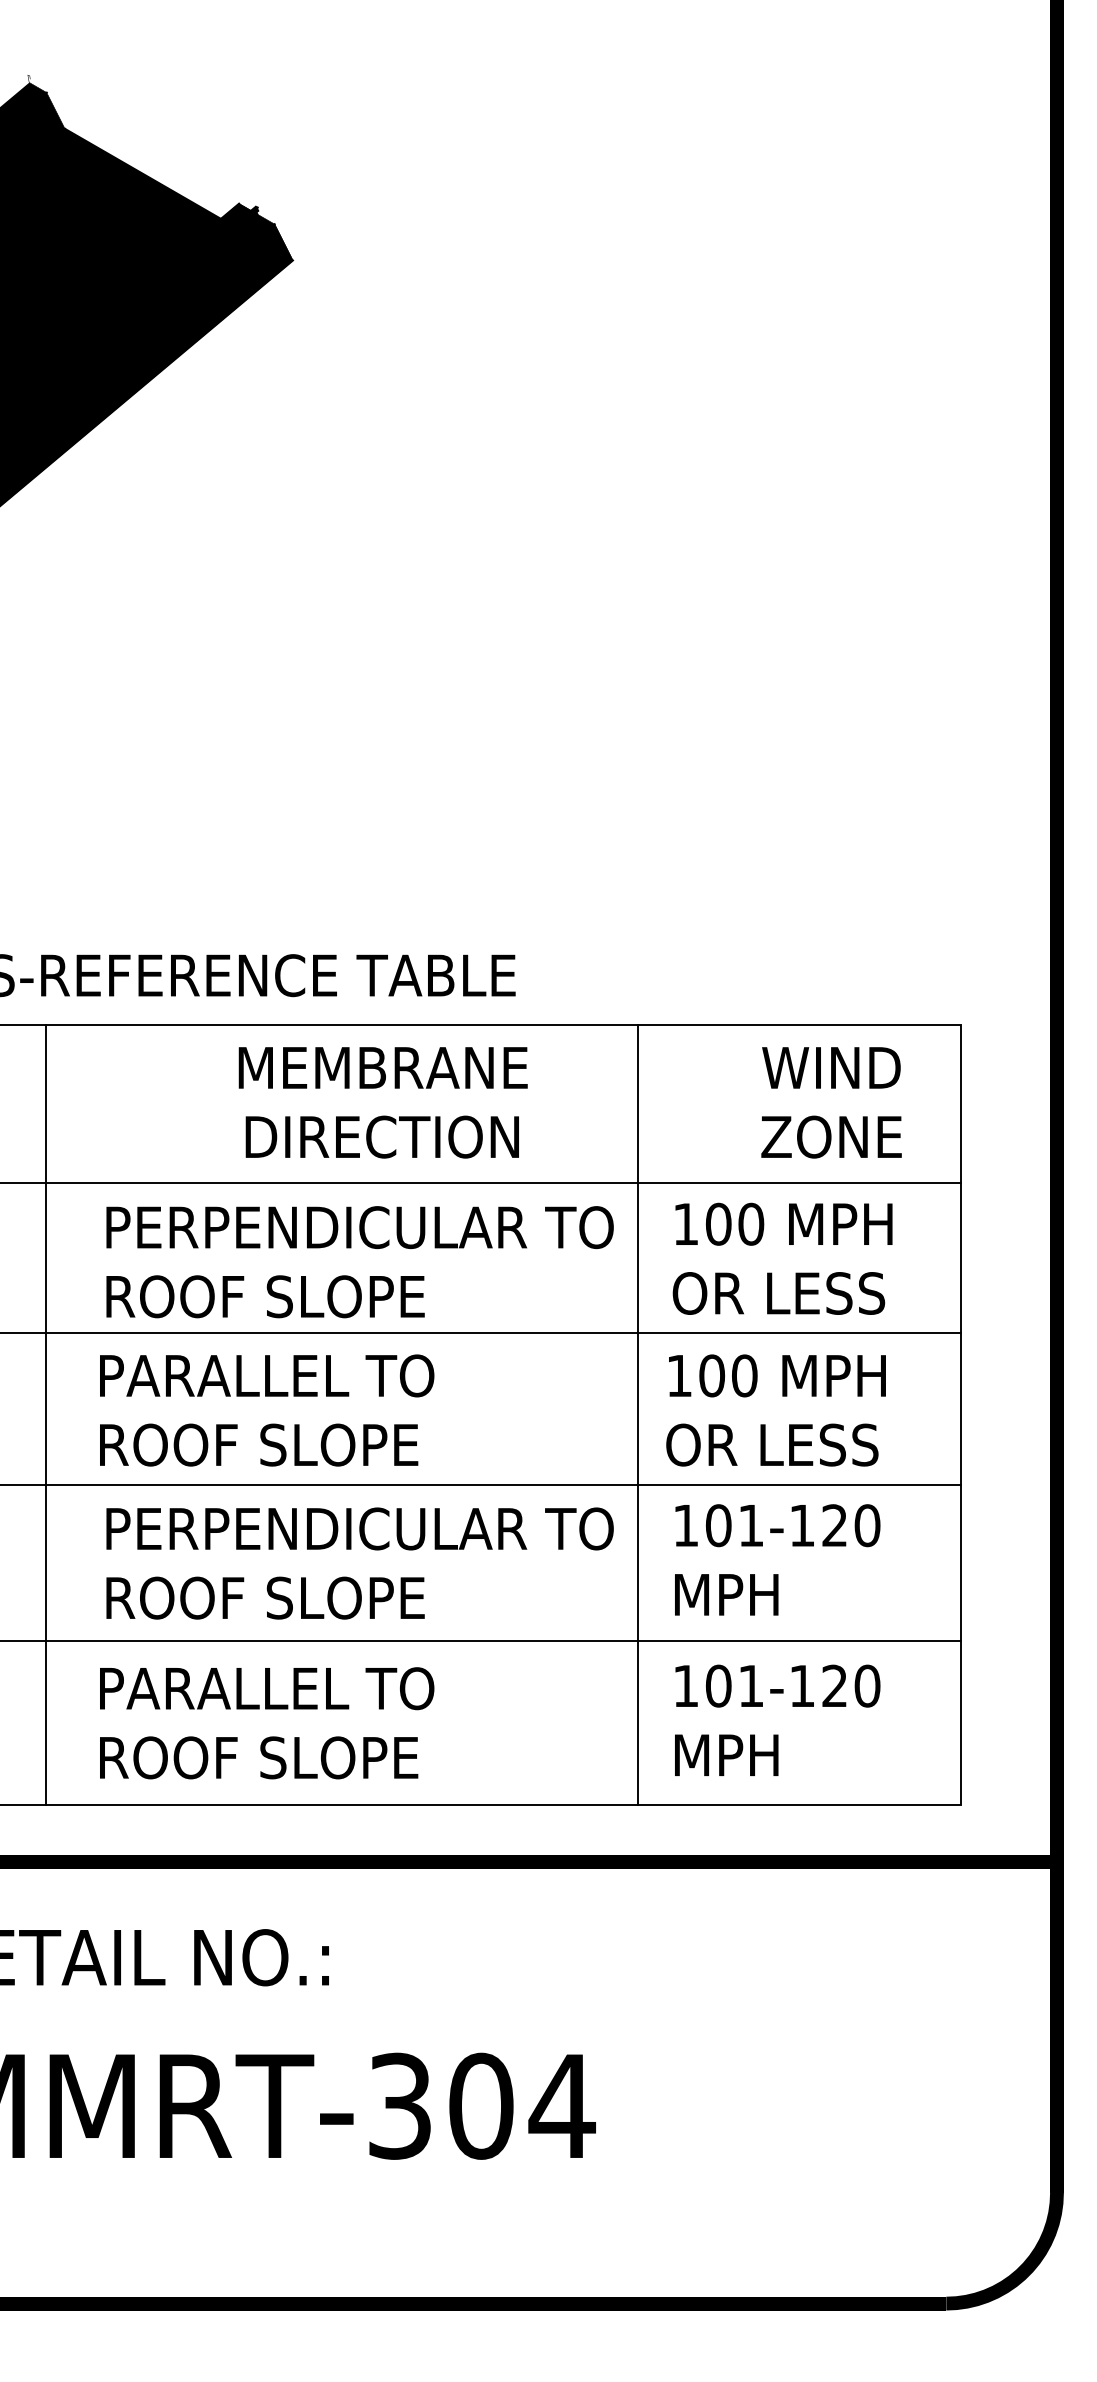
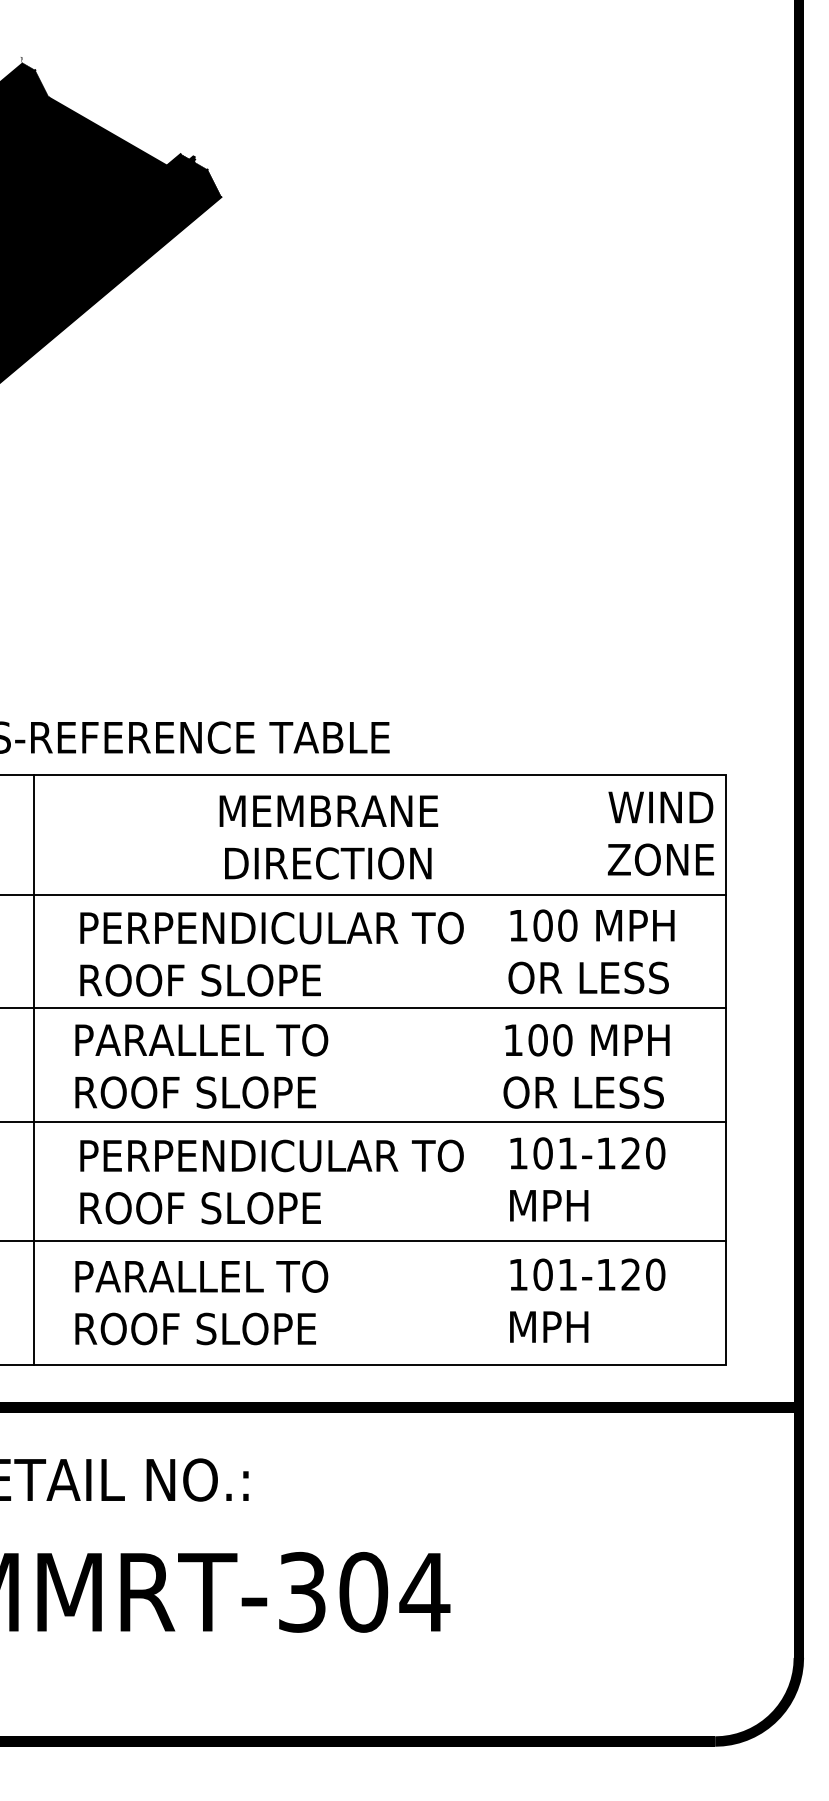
text: (382, 1102) -> (328, 837), moved
text: (831, 1102) -> (660, 833), moved
line: (638, 1415) -> (482, 1070), removed

